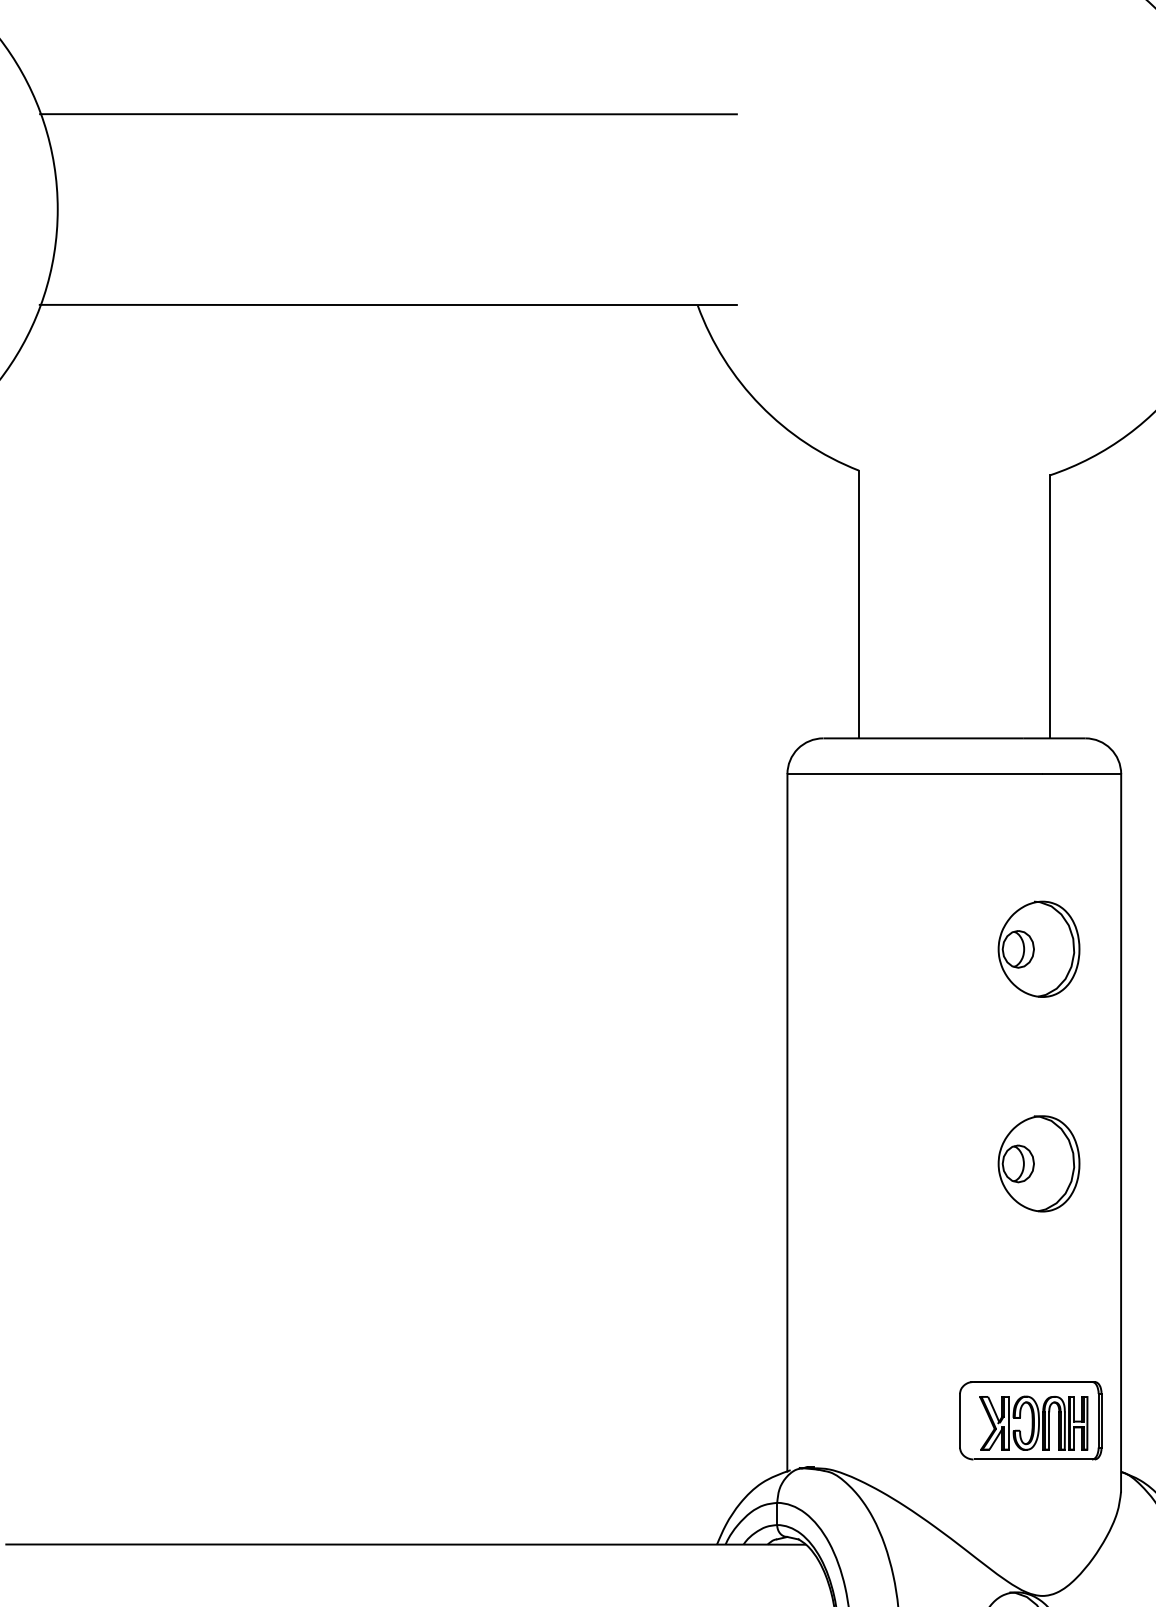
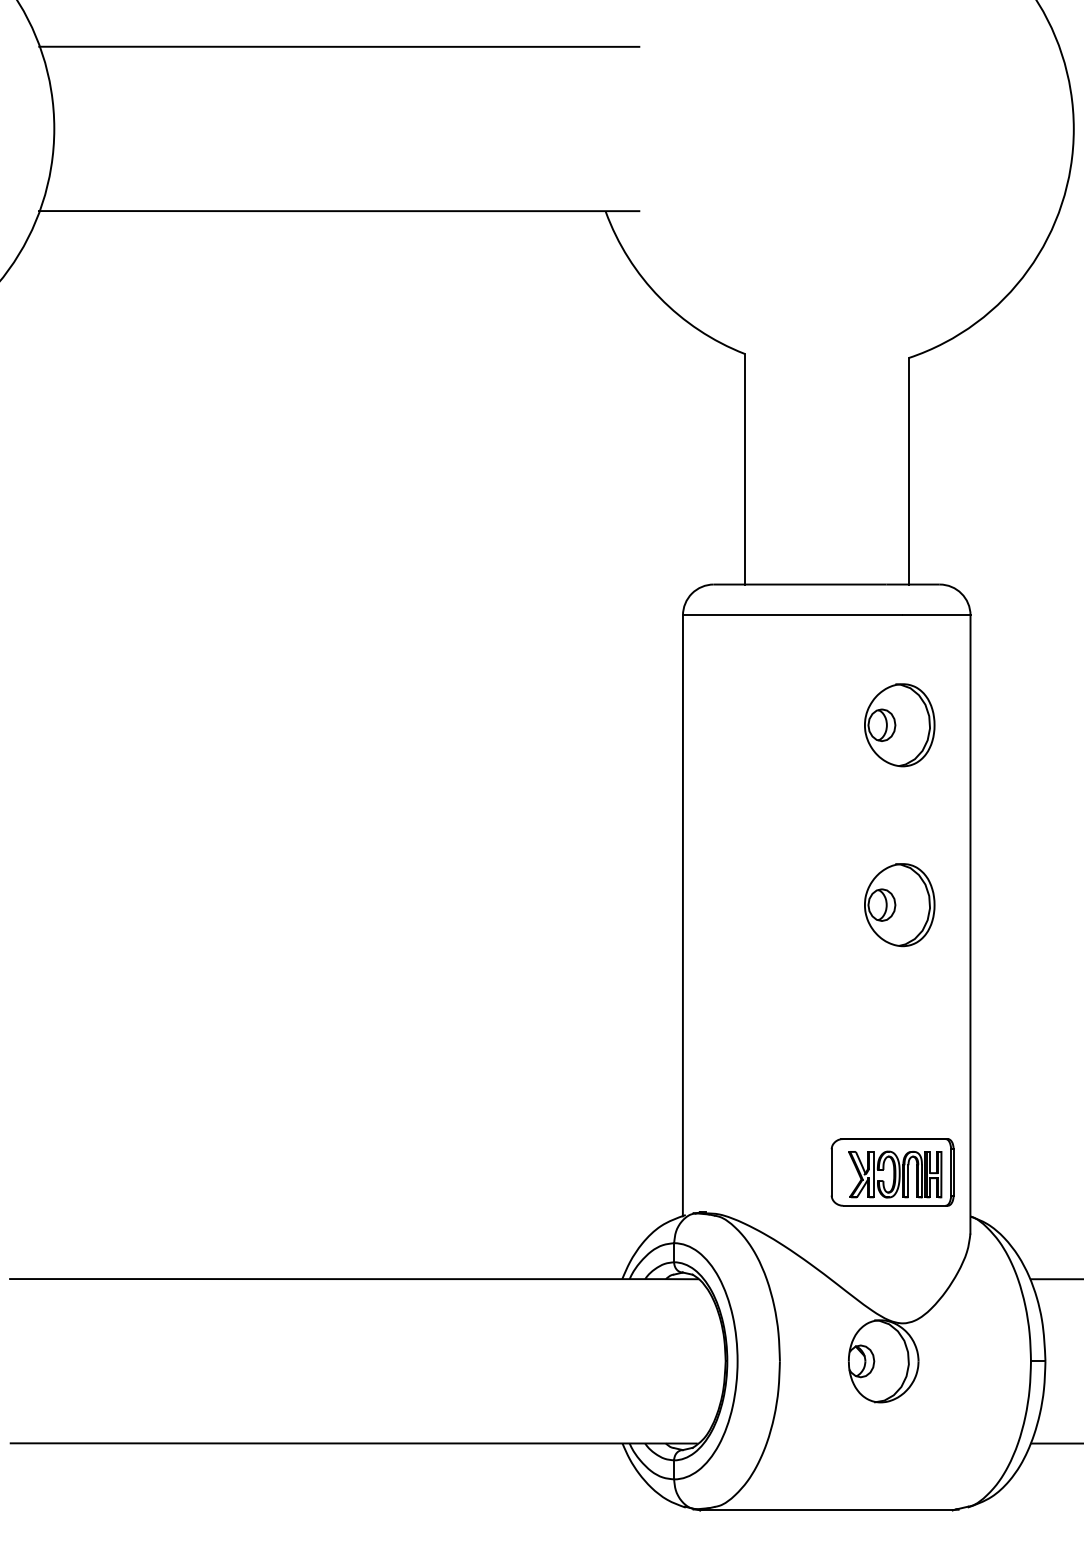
part: (1038, 949) -> (899, 725), moved
part: (1038, 1164) -> (899, 905), moved

